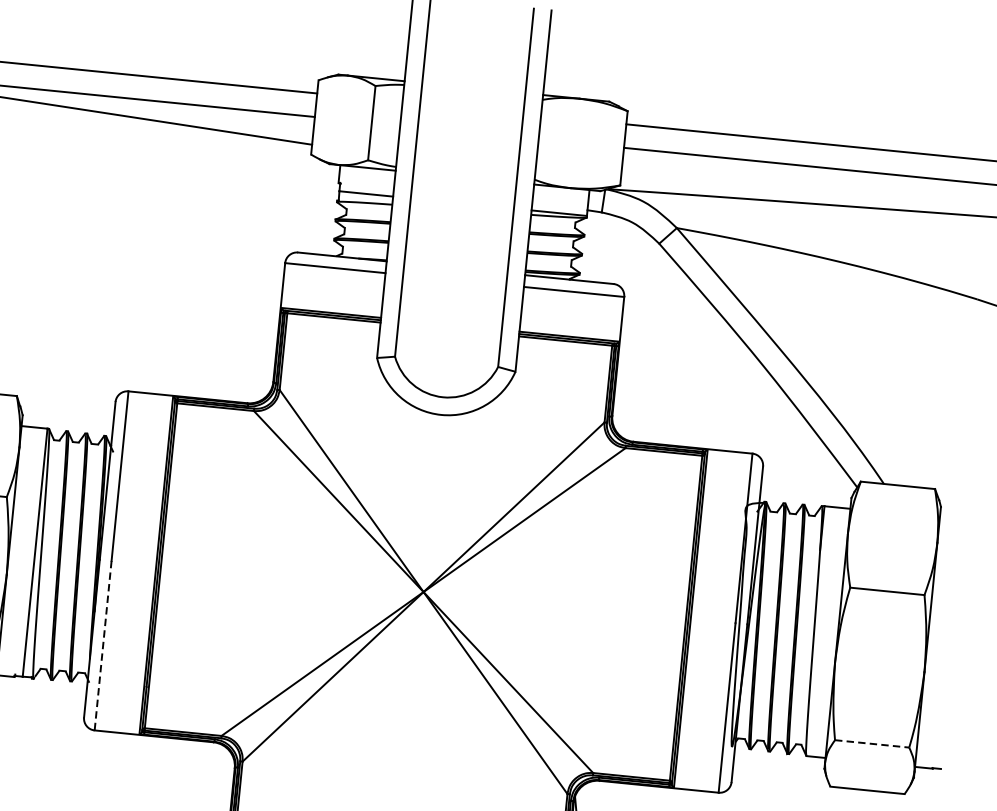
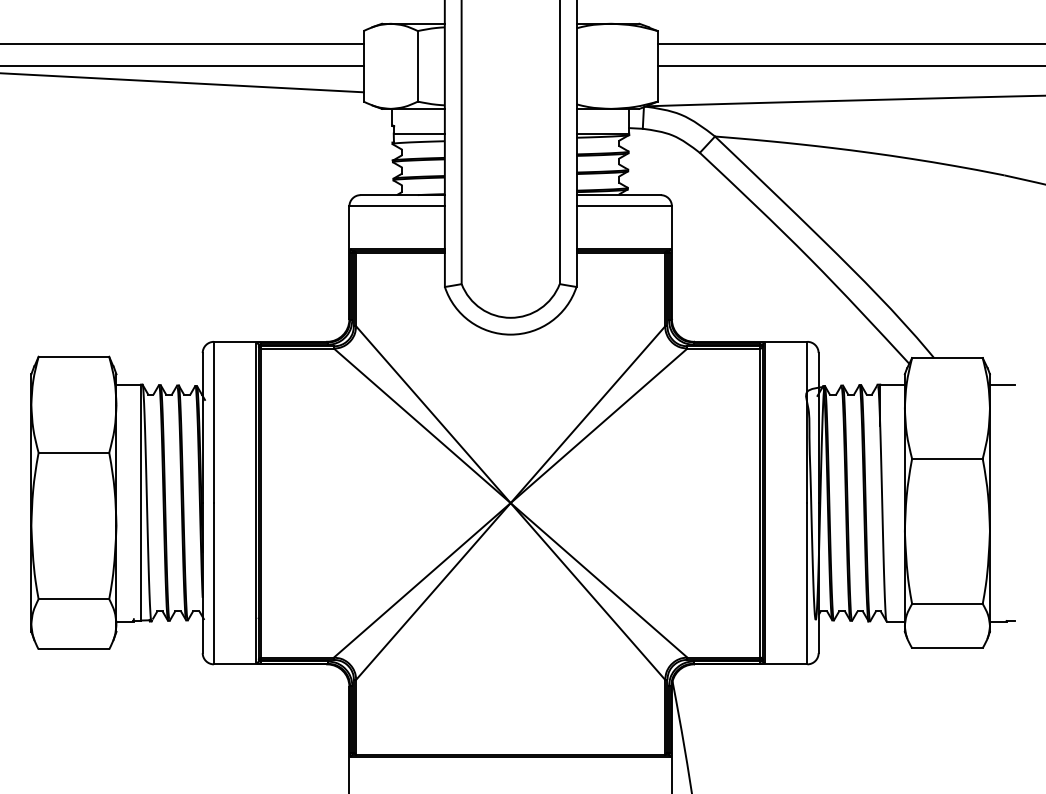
line: (952, 518) -> (1001, 384), added
line: (102, 645) -> (213, 583), dashed -> solid
line: (872, 743) -> (947, 603), dashed -> solid

